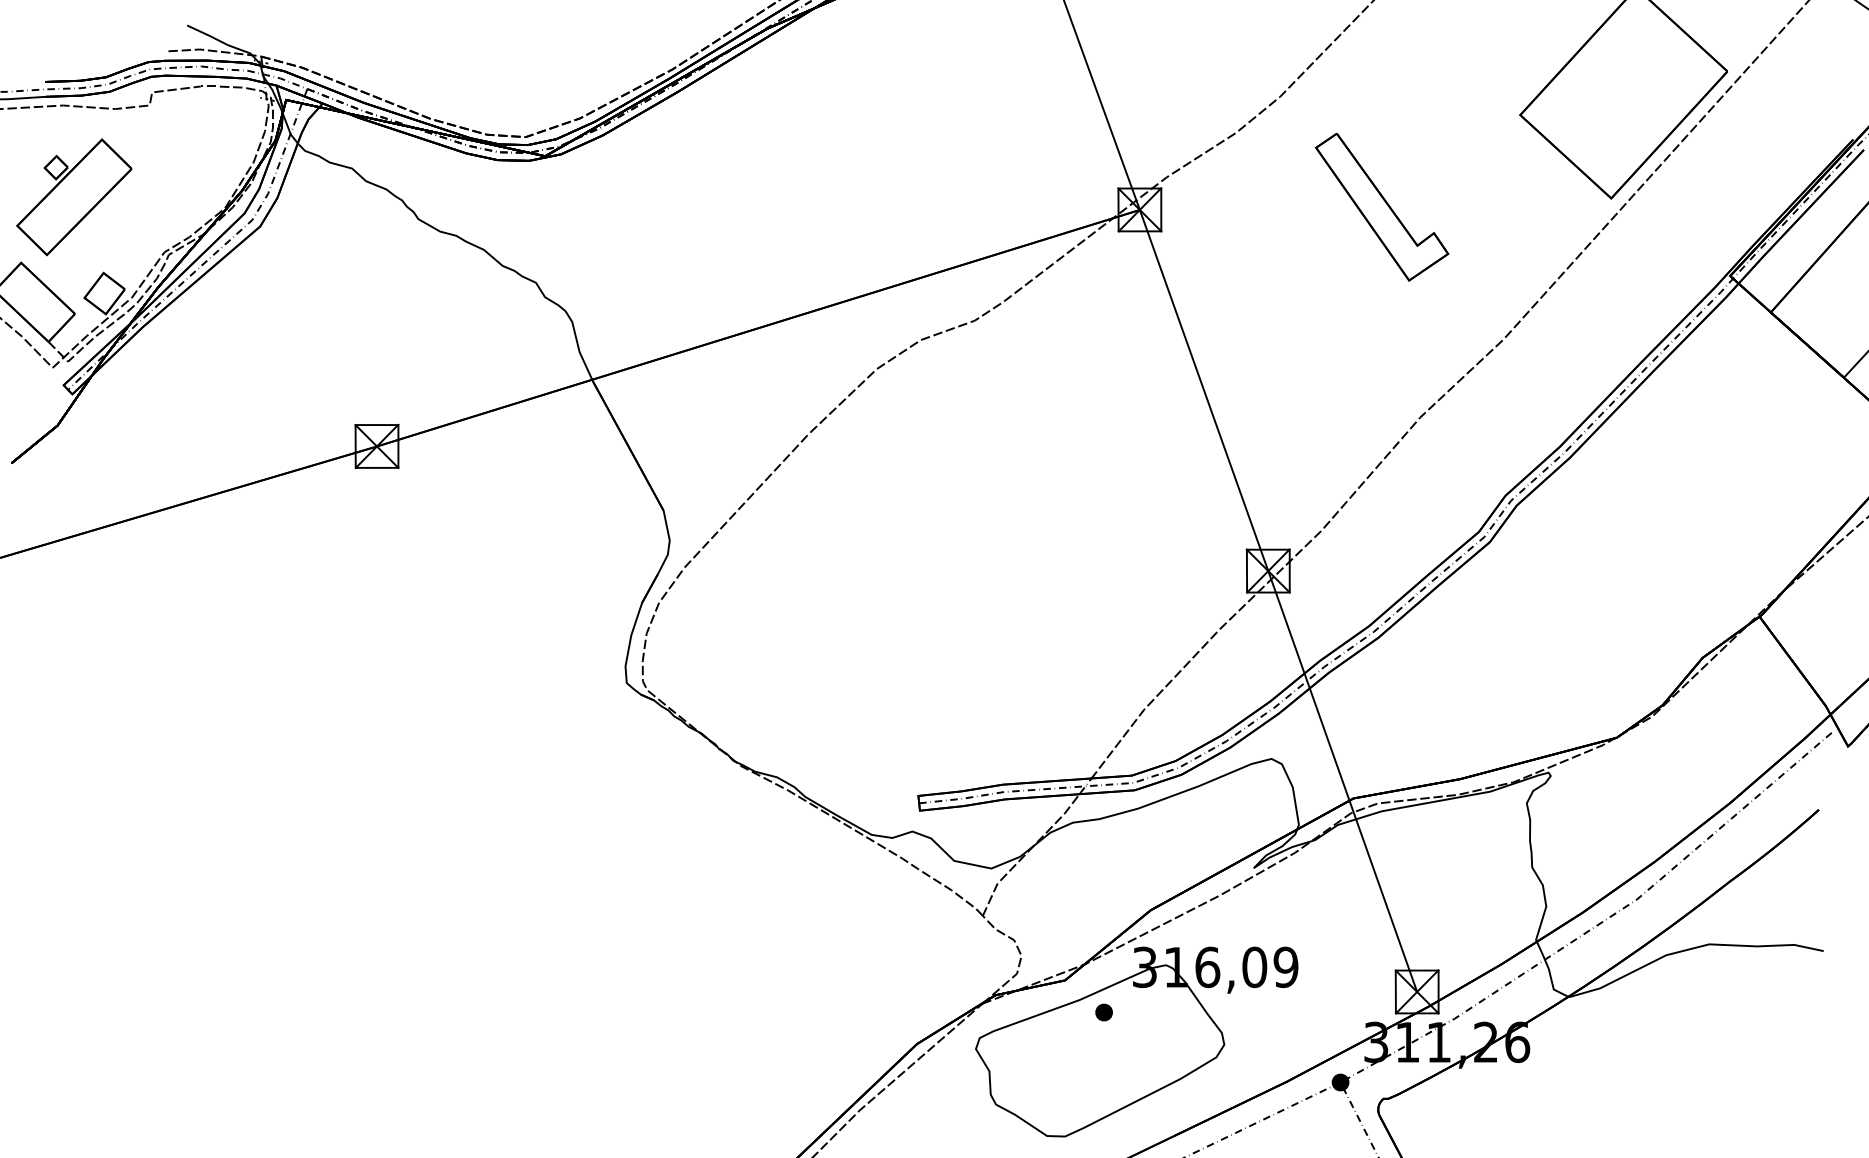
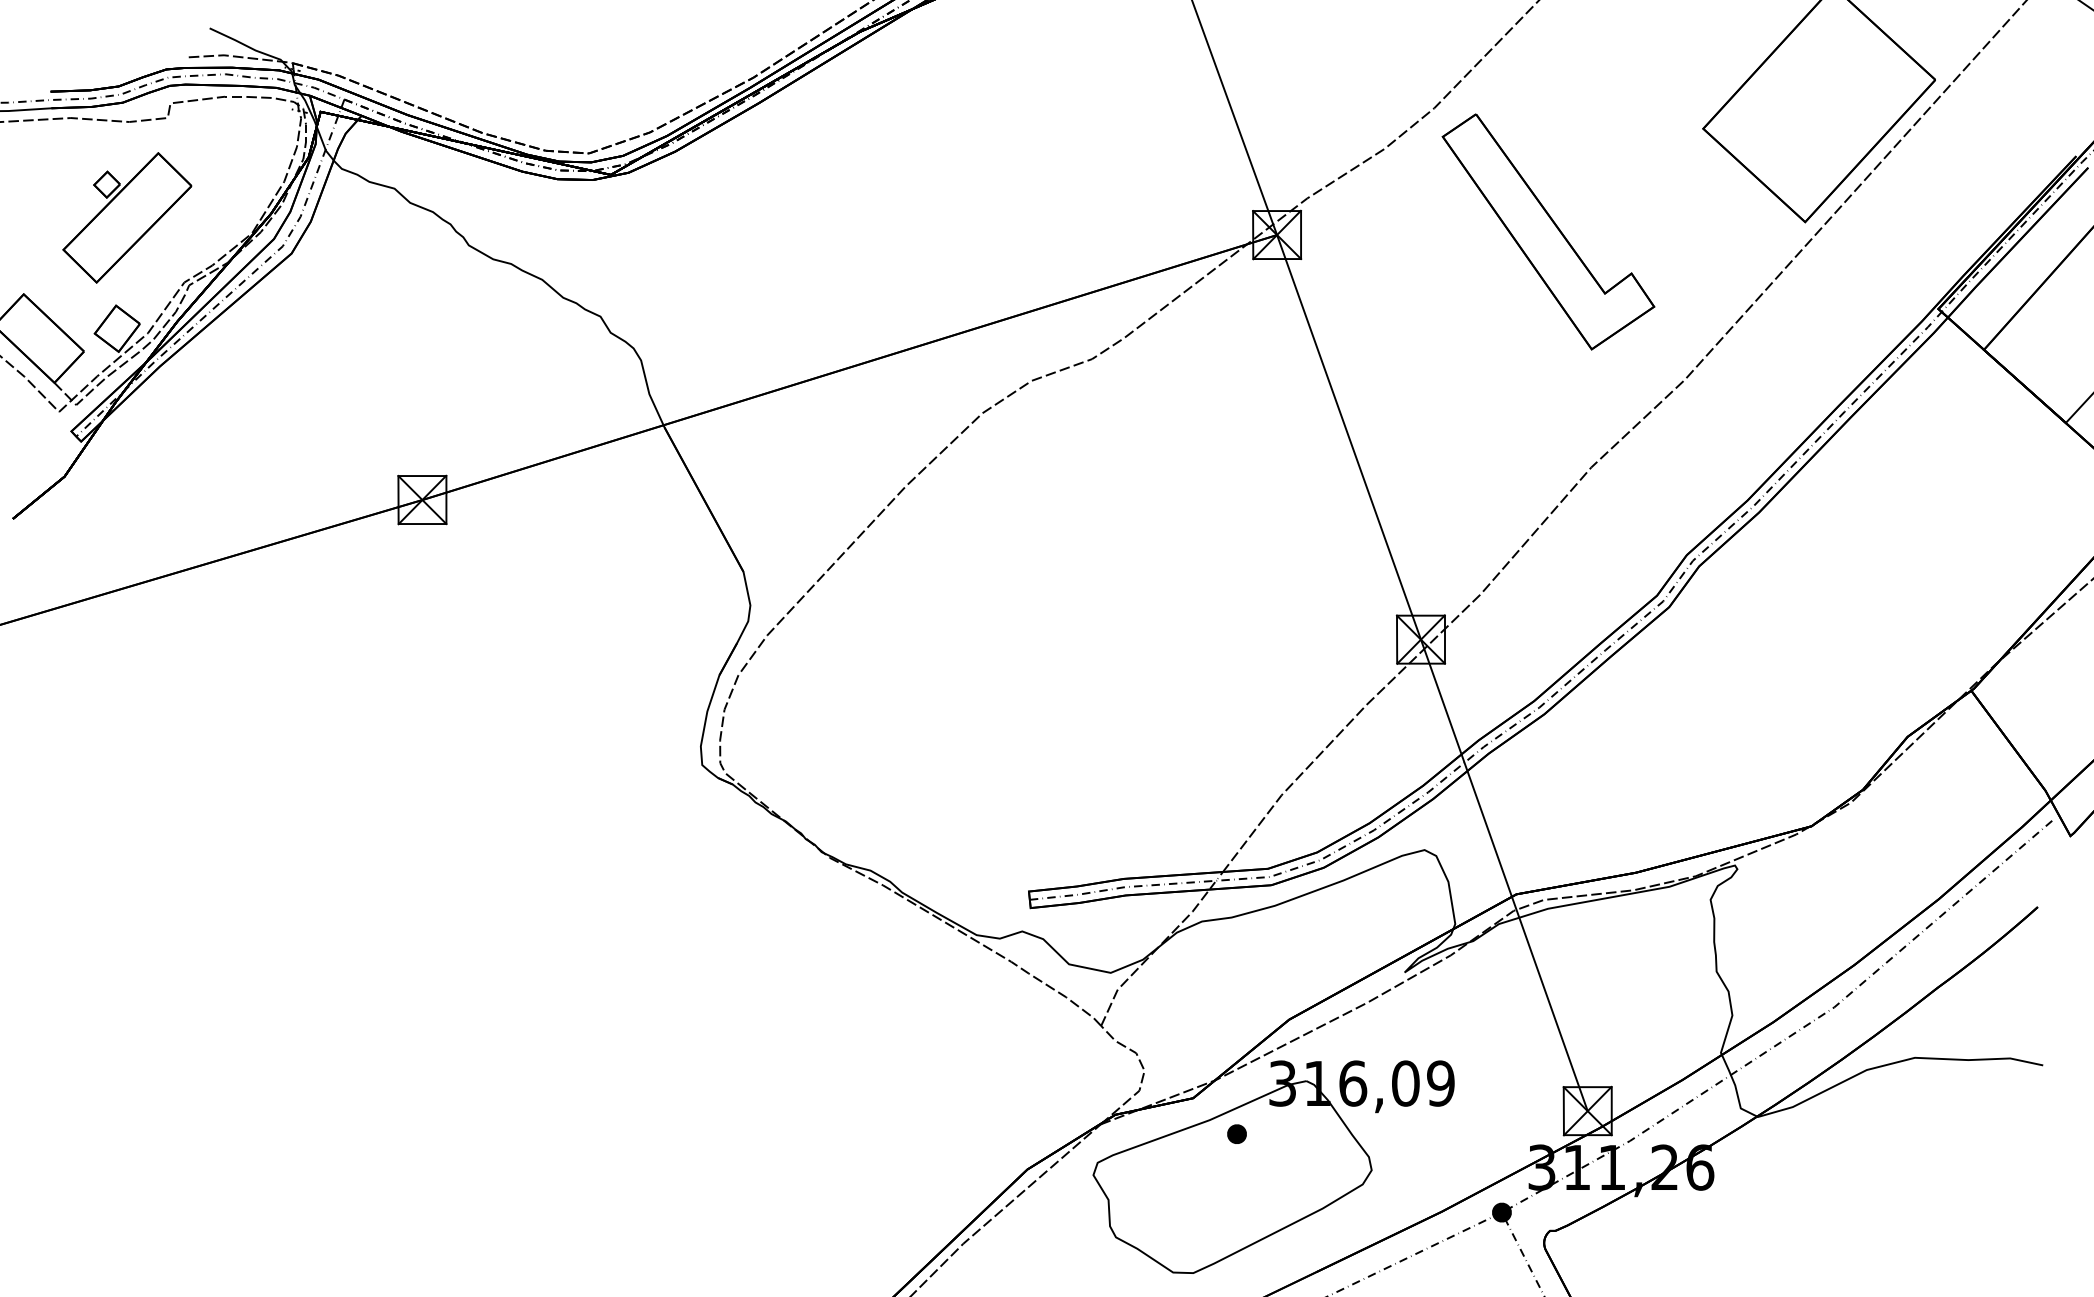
part: (74, 196) -> (127, 217), moved
part: (1382, 206) -> (1548, 231), size x1.43

